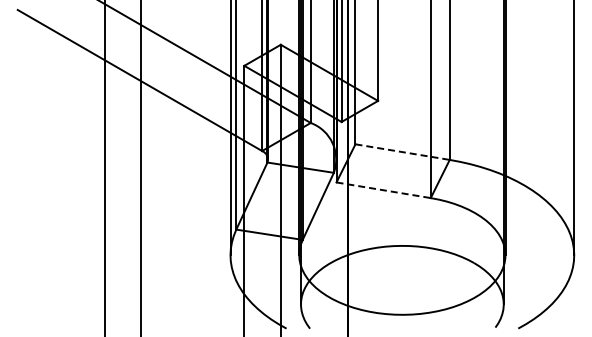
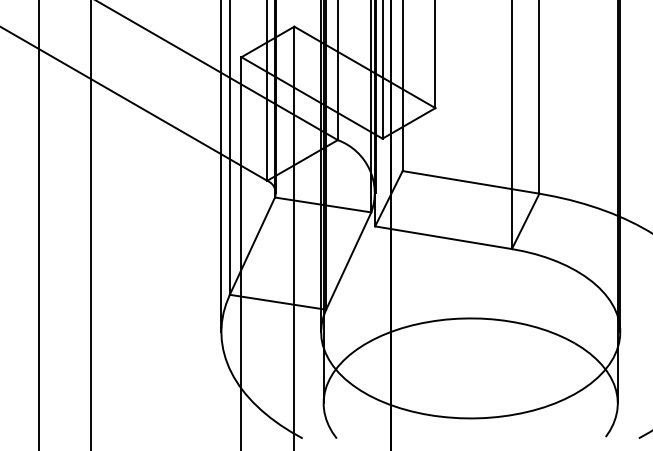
line: (402, 152) -> (470, 182), dashed -> solid
line: (383, 190) -> (443, 238), dashed -> solid

